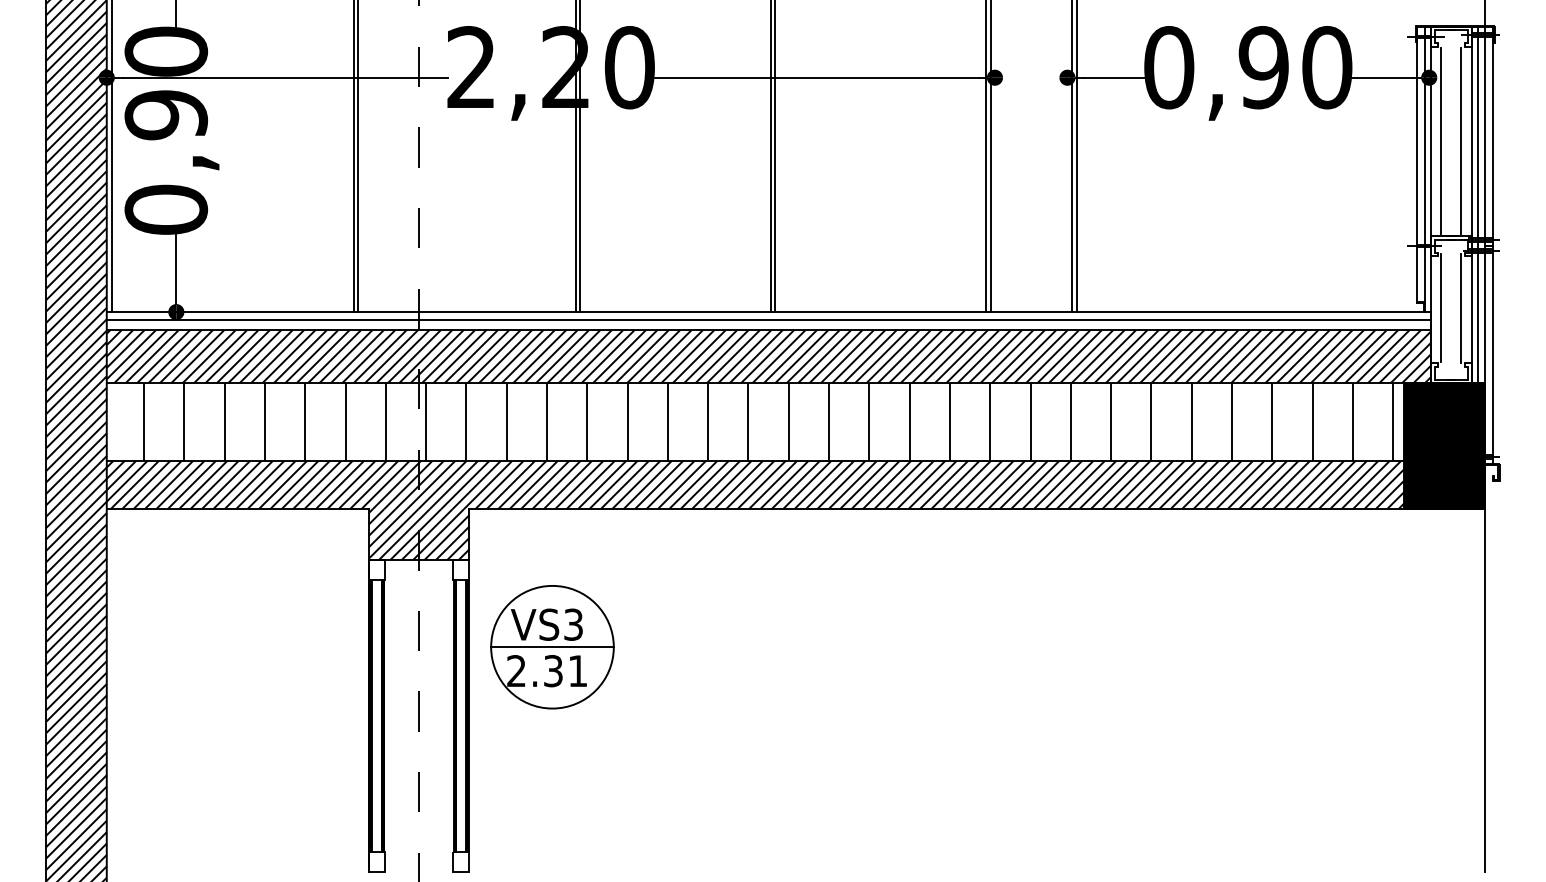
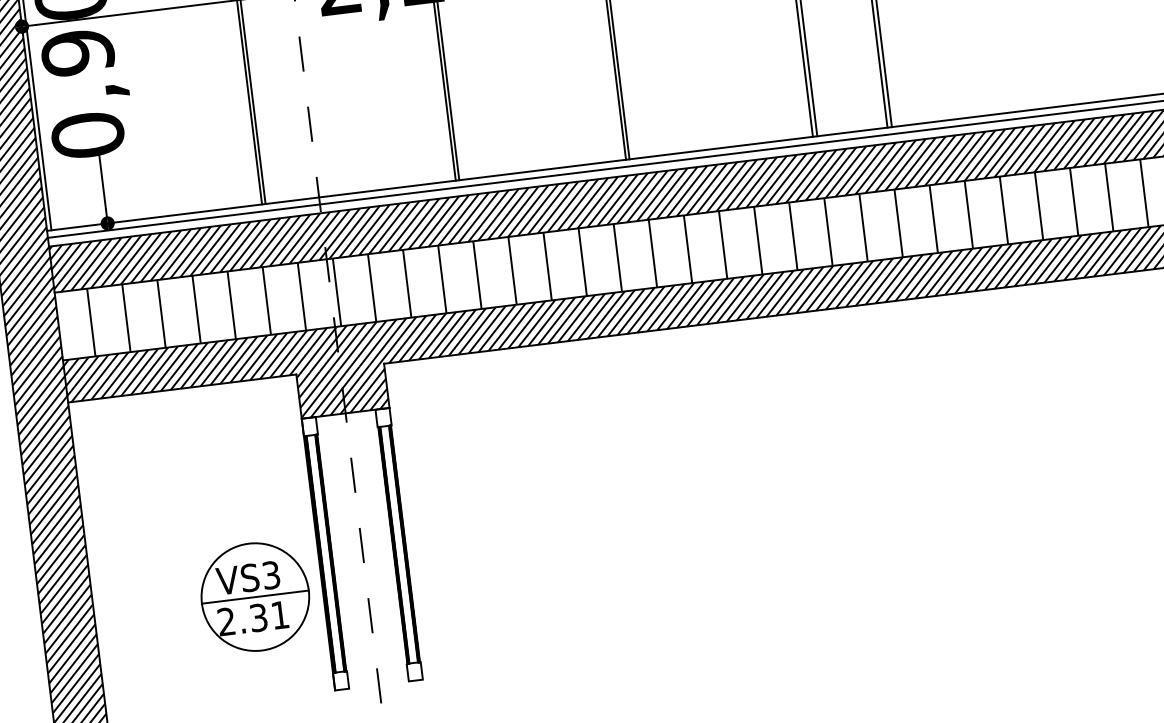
part: (552, 647) -> (255, 597), moved

